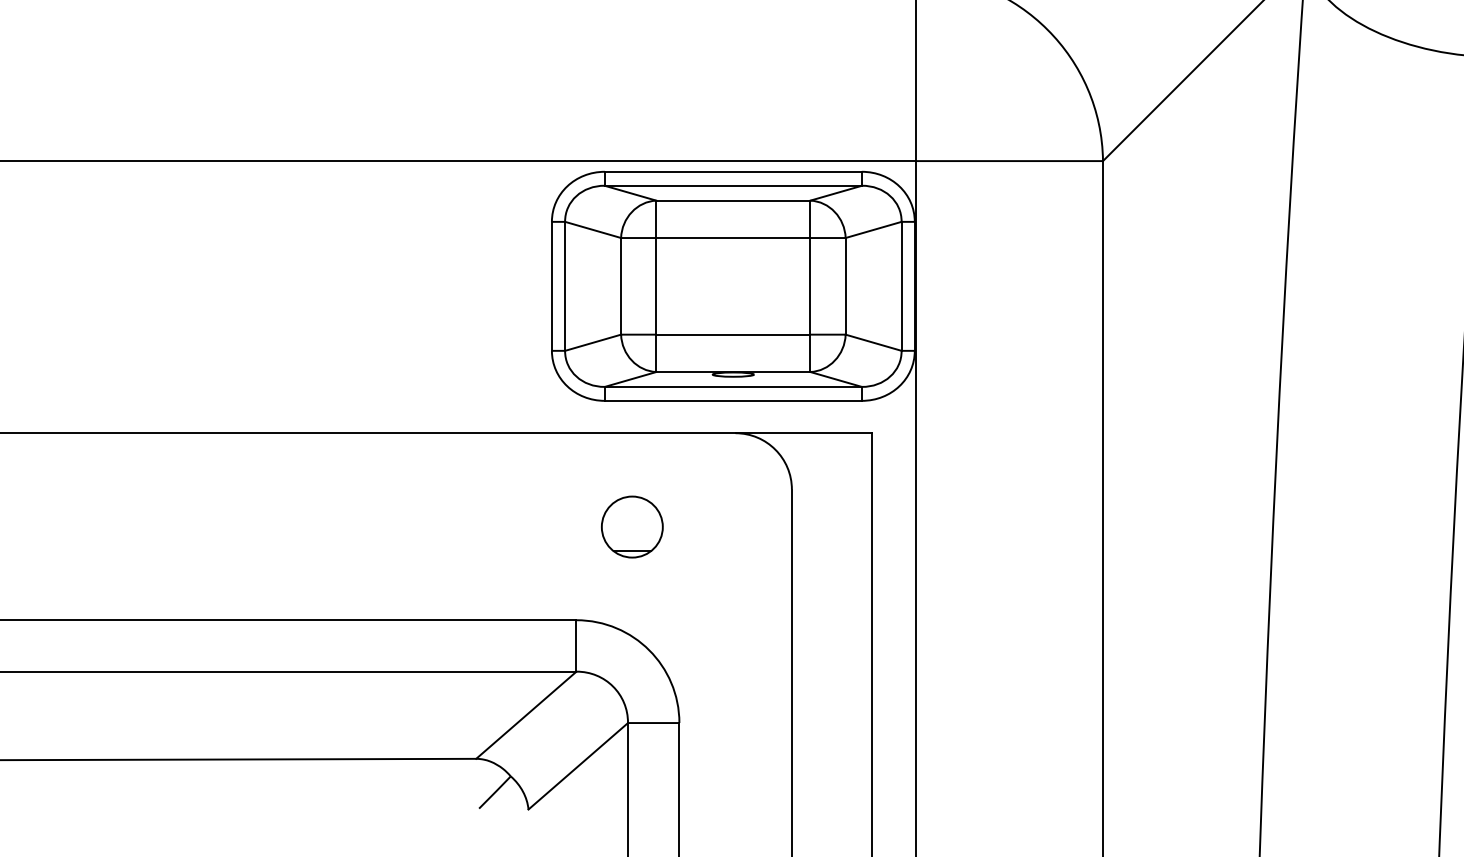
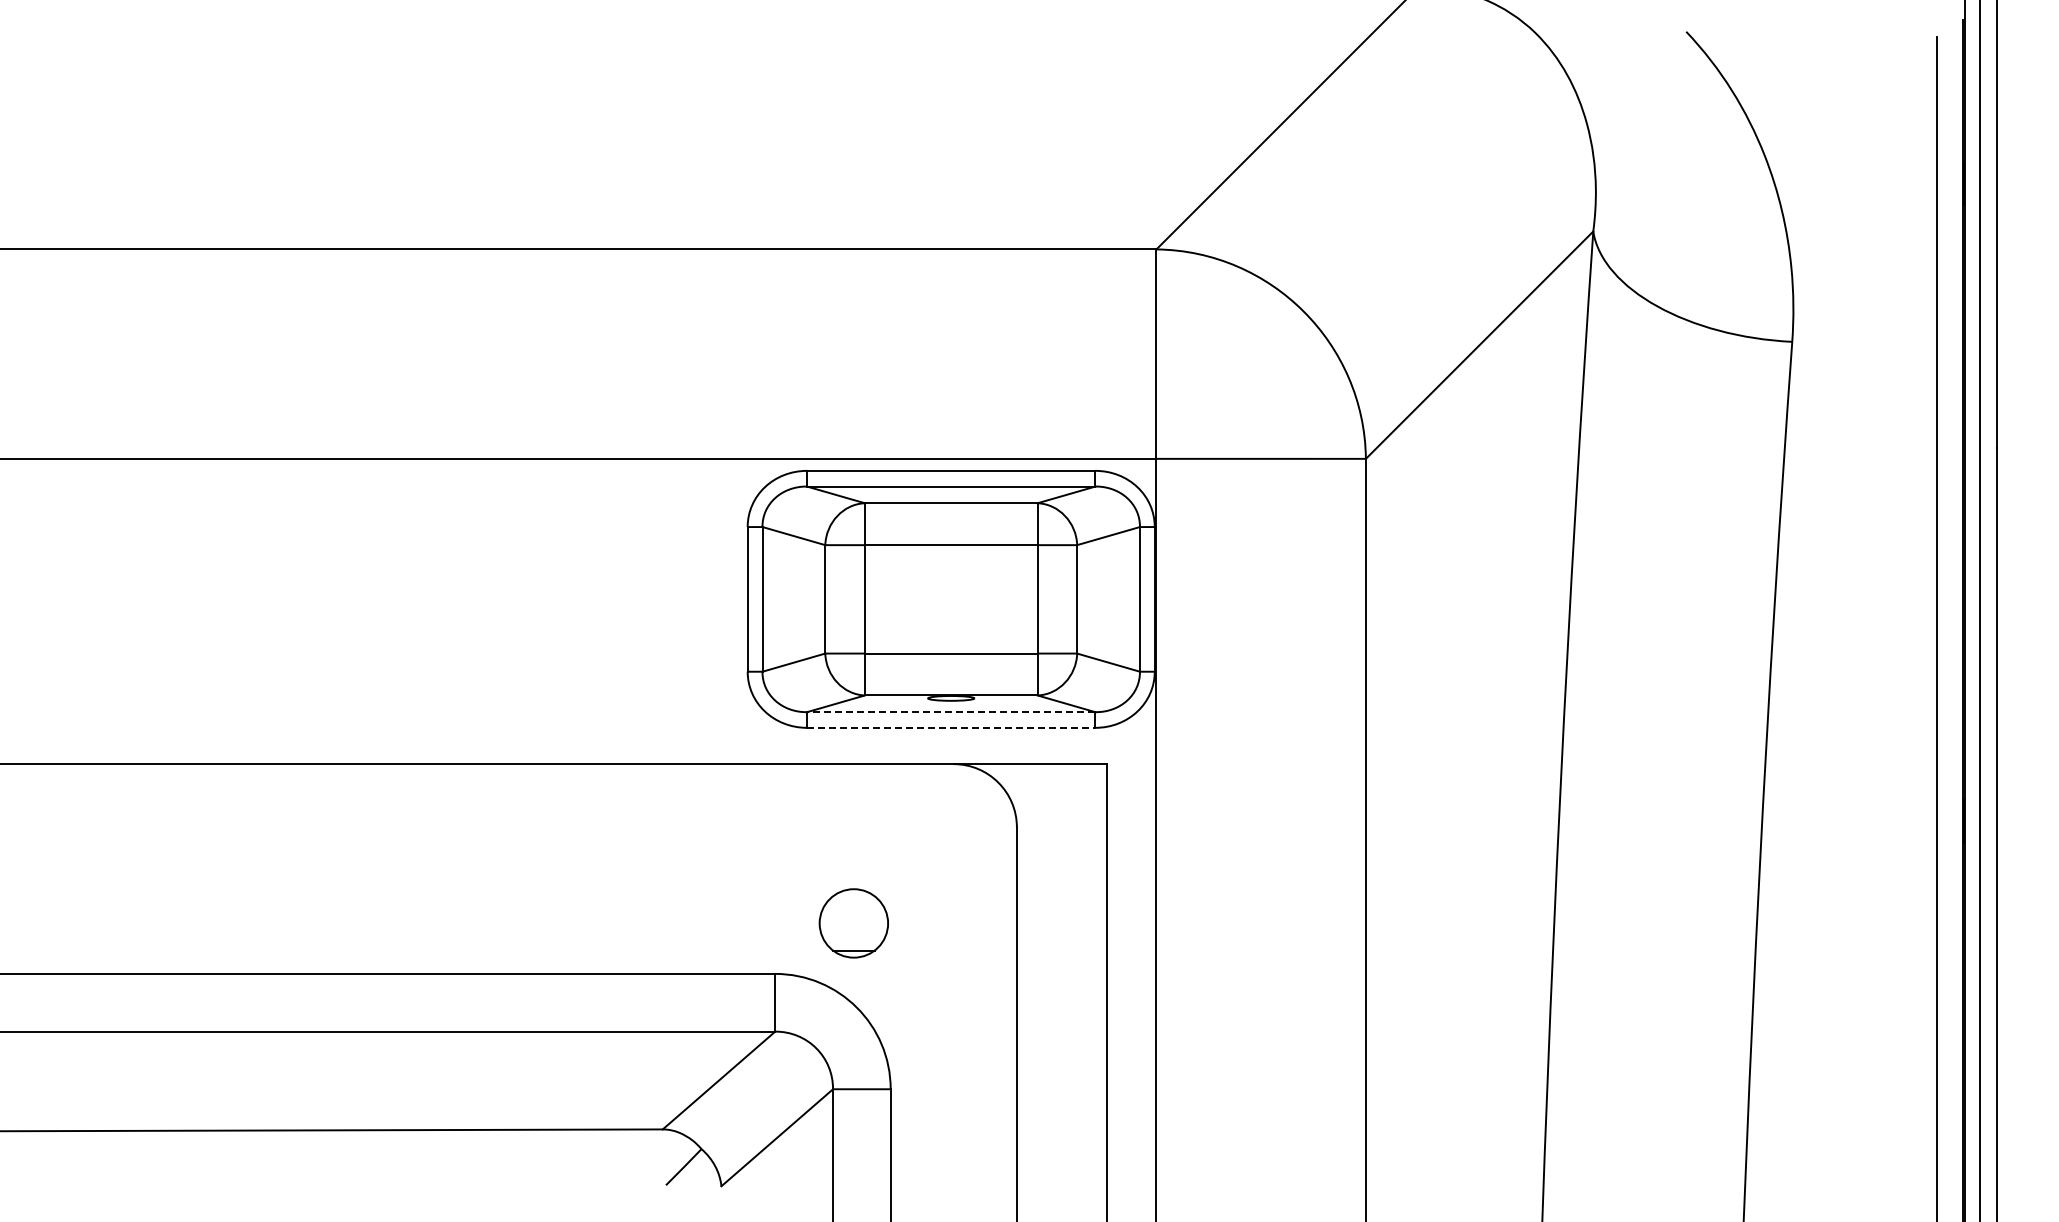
line: (732, 387) -> (950, 712), solid -> dashed
line: (733, 400) -> (951, 727), solid -> dashed
part: (631, 527) -> (853, 923), moved

